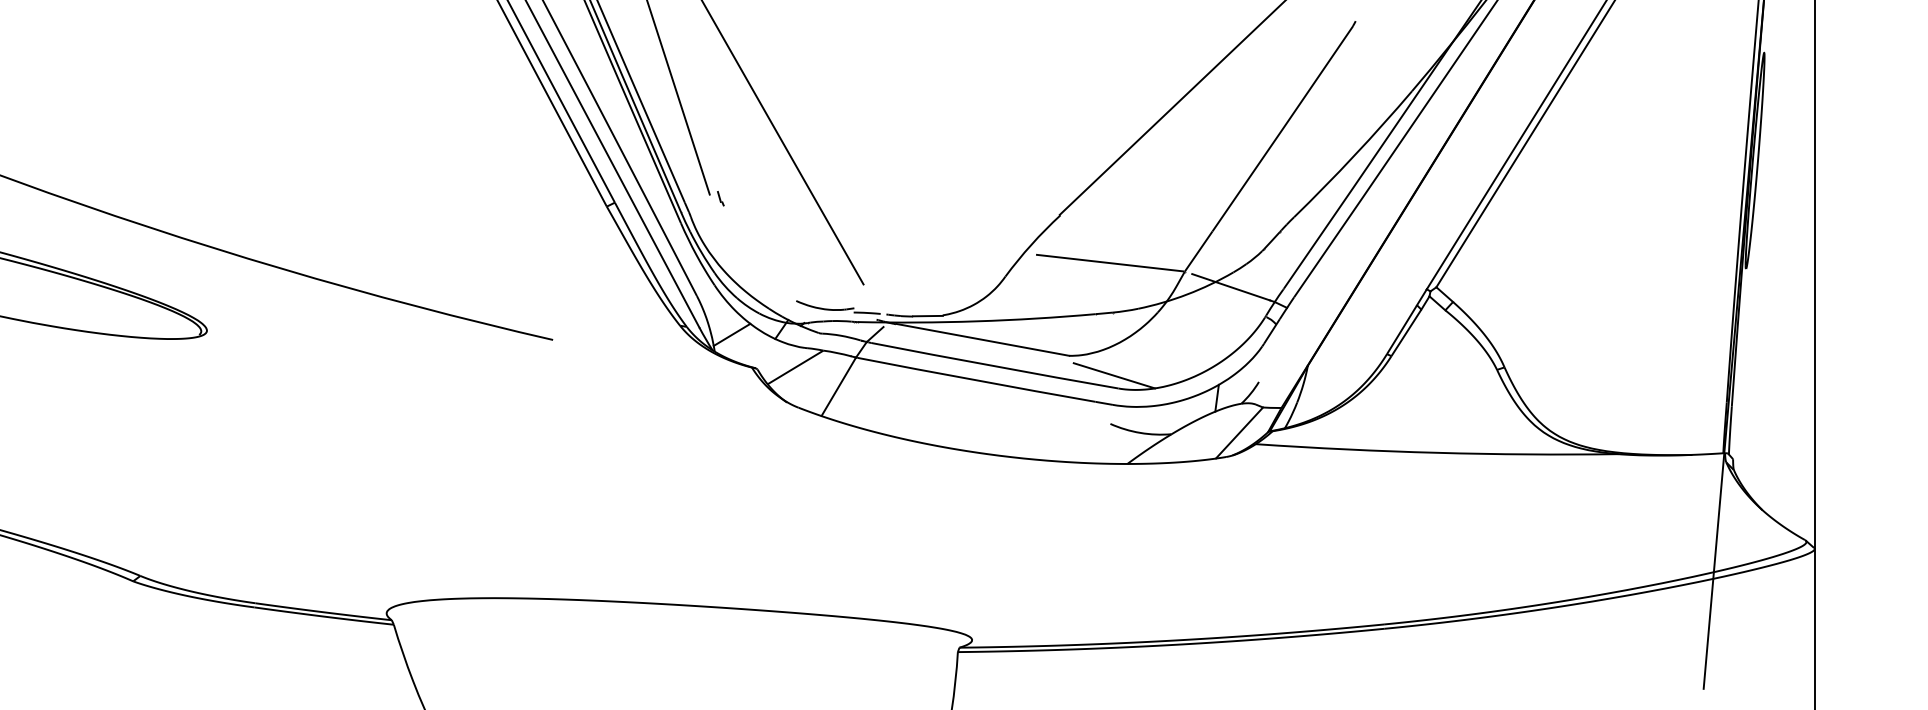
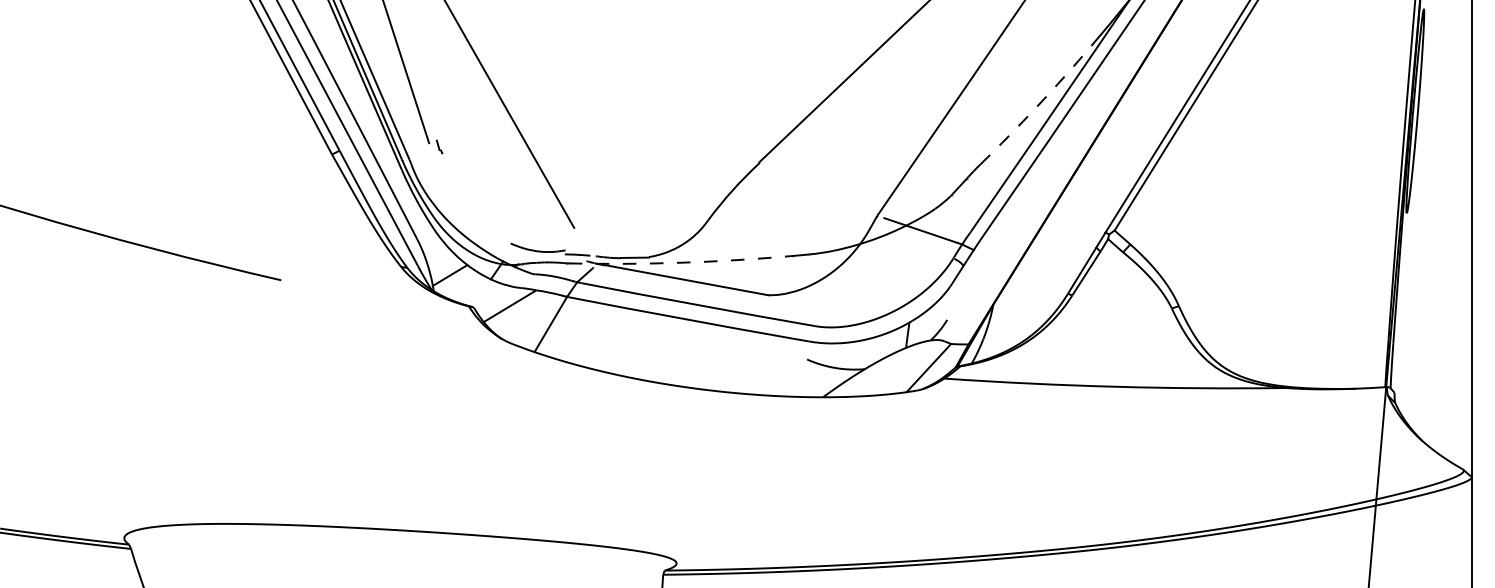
arc: (1354, 155) -> (1037, 106), solid -> dashed
line: (1109, 262) -> (806, 207), removed
arc: (976, 321) -> (680, 262), solid -> dashed
line: (1114, 375) -> (810, 313), removed

